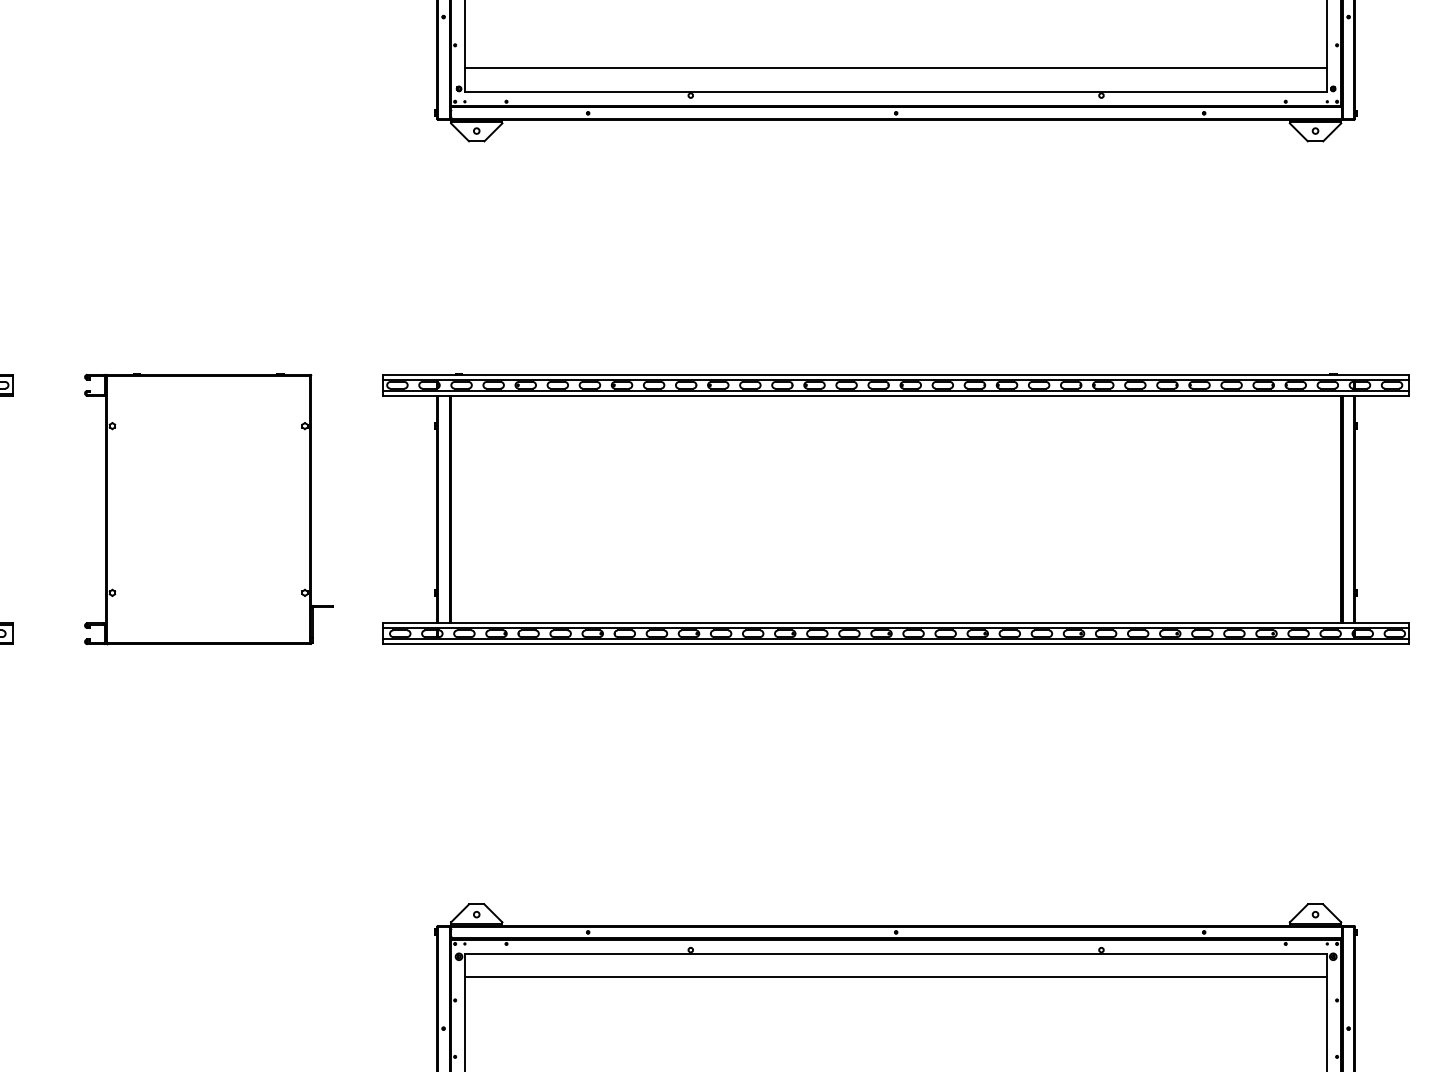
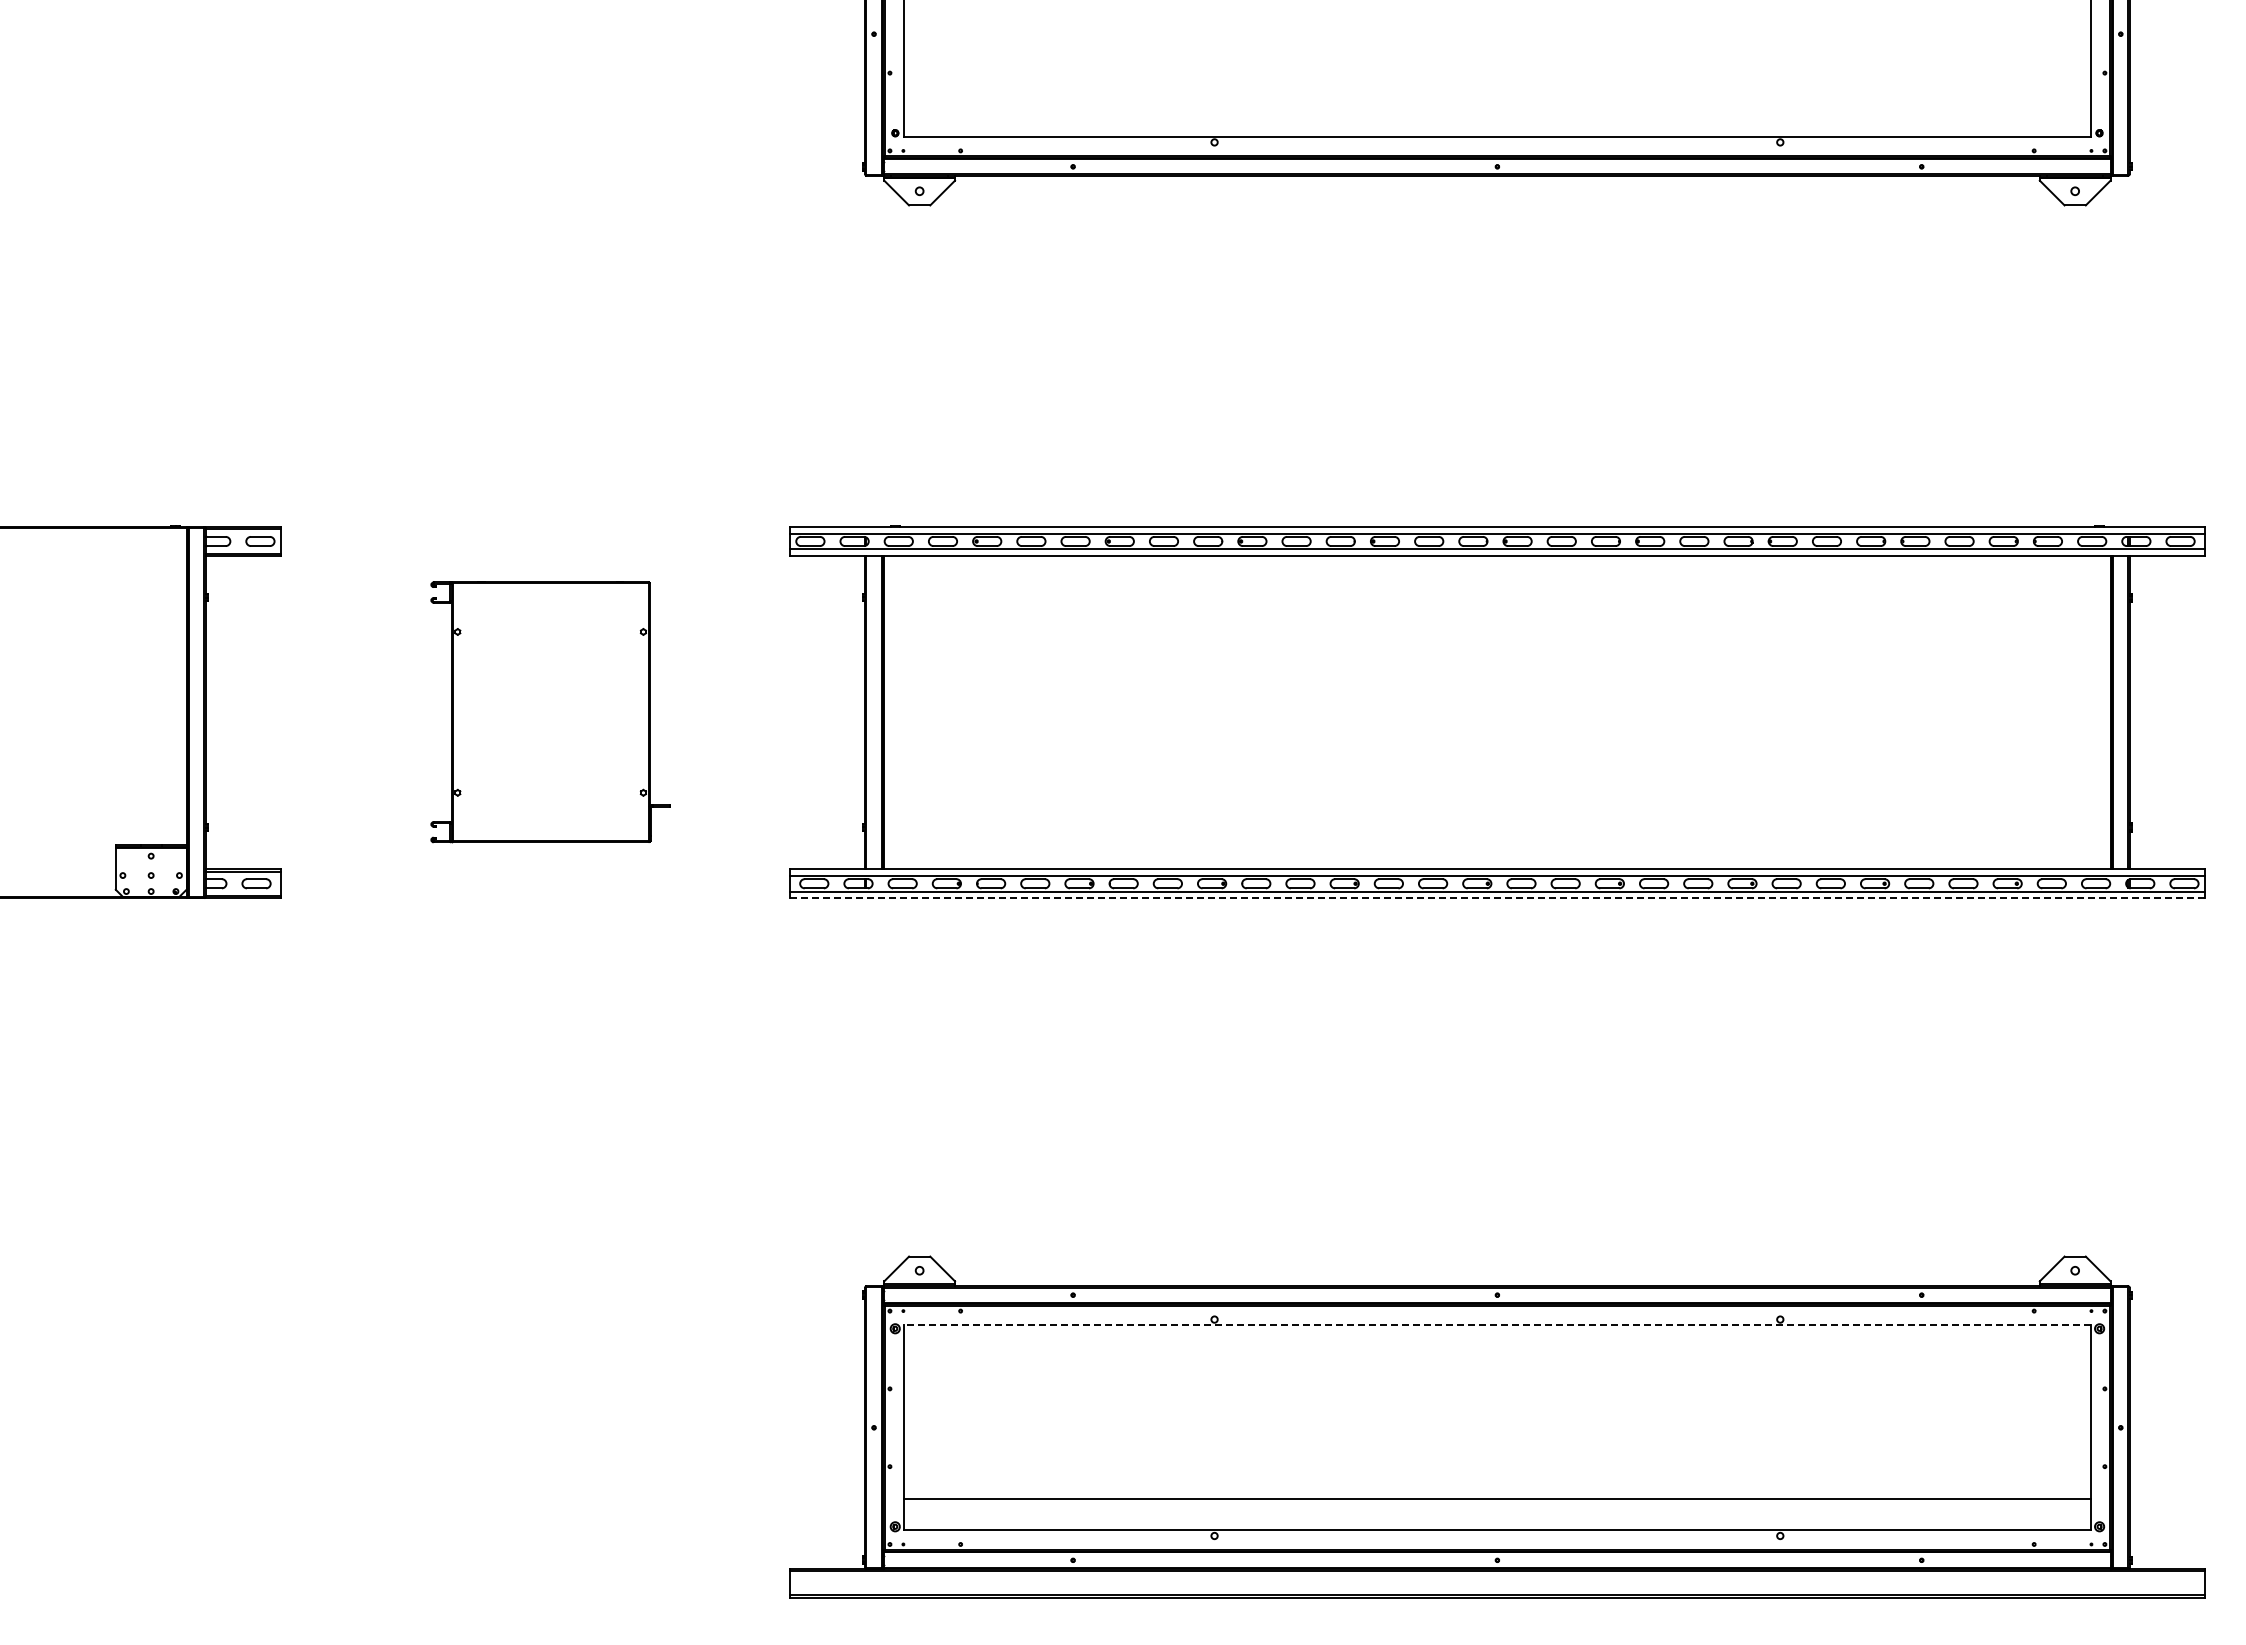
line: (896, 68) -> (1497, 104), removed
part: (208, 508) -> (550, 711), size x0.7
line: (895, 644) -> (1496, 898), solid -> dashed
line: (895, 954) -> (1496, 1325), solid -> dashed
line: (896, 977) -> (1497, 1357), removed

